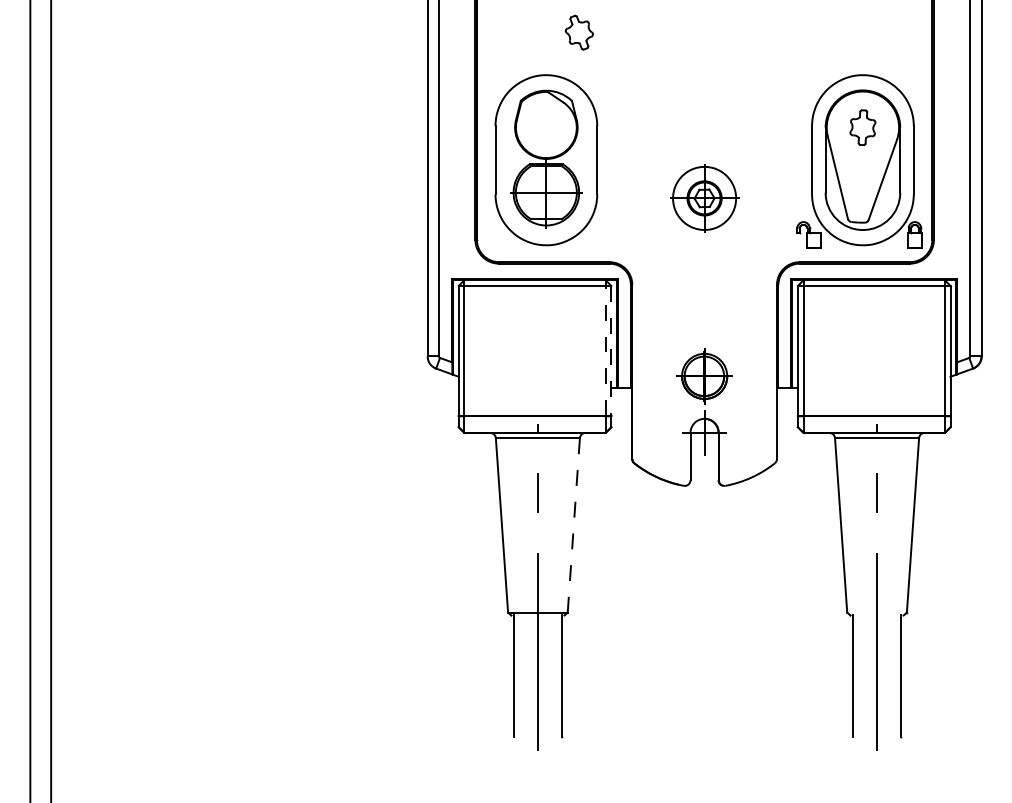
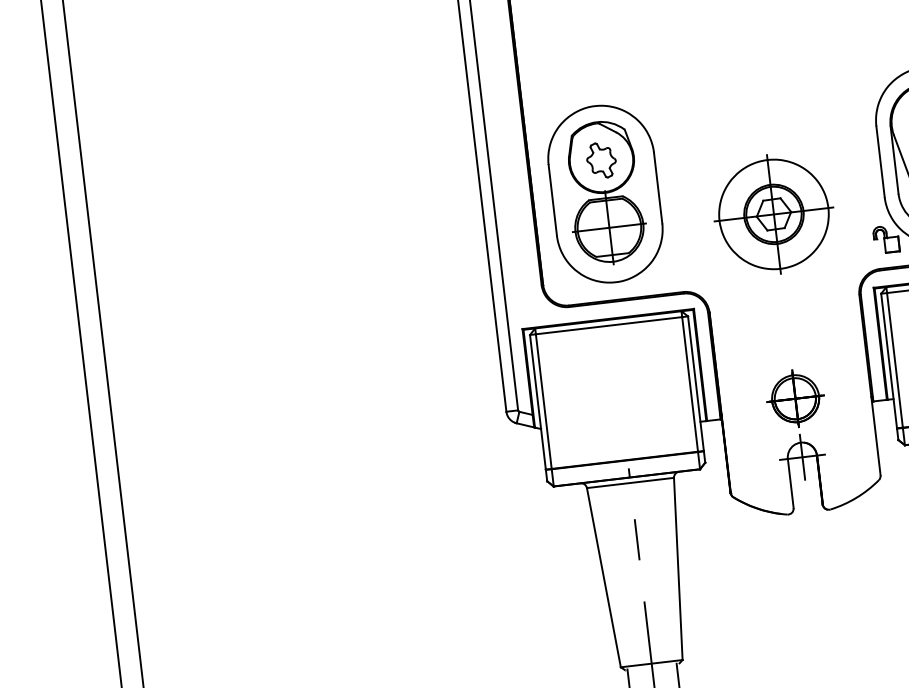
part: (578, 32) -> (600, 160), moved
part: (704, 198) -> (773, 214), size x1.67
line: (605, 350) -> (689, 383), dashed -> solid
line: (611, 350) -> (696, 383), dashed -> solid
line: (573, 524) -> (677, 568), dashed -> solid

